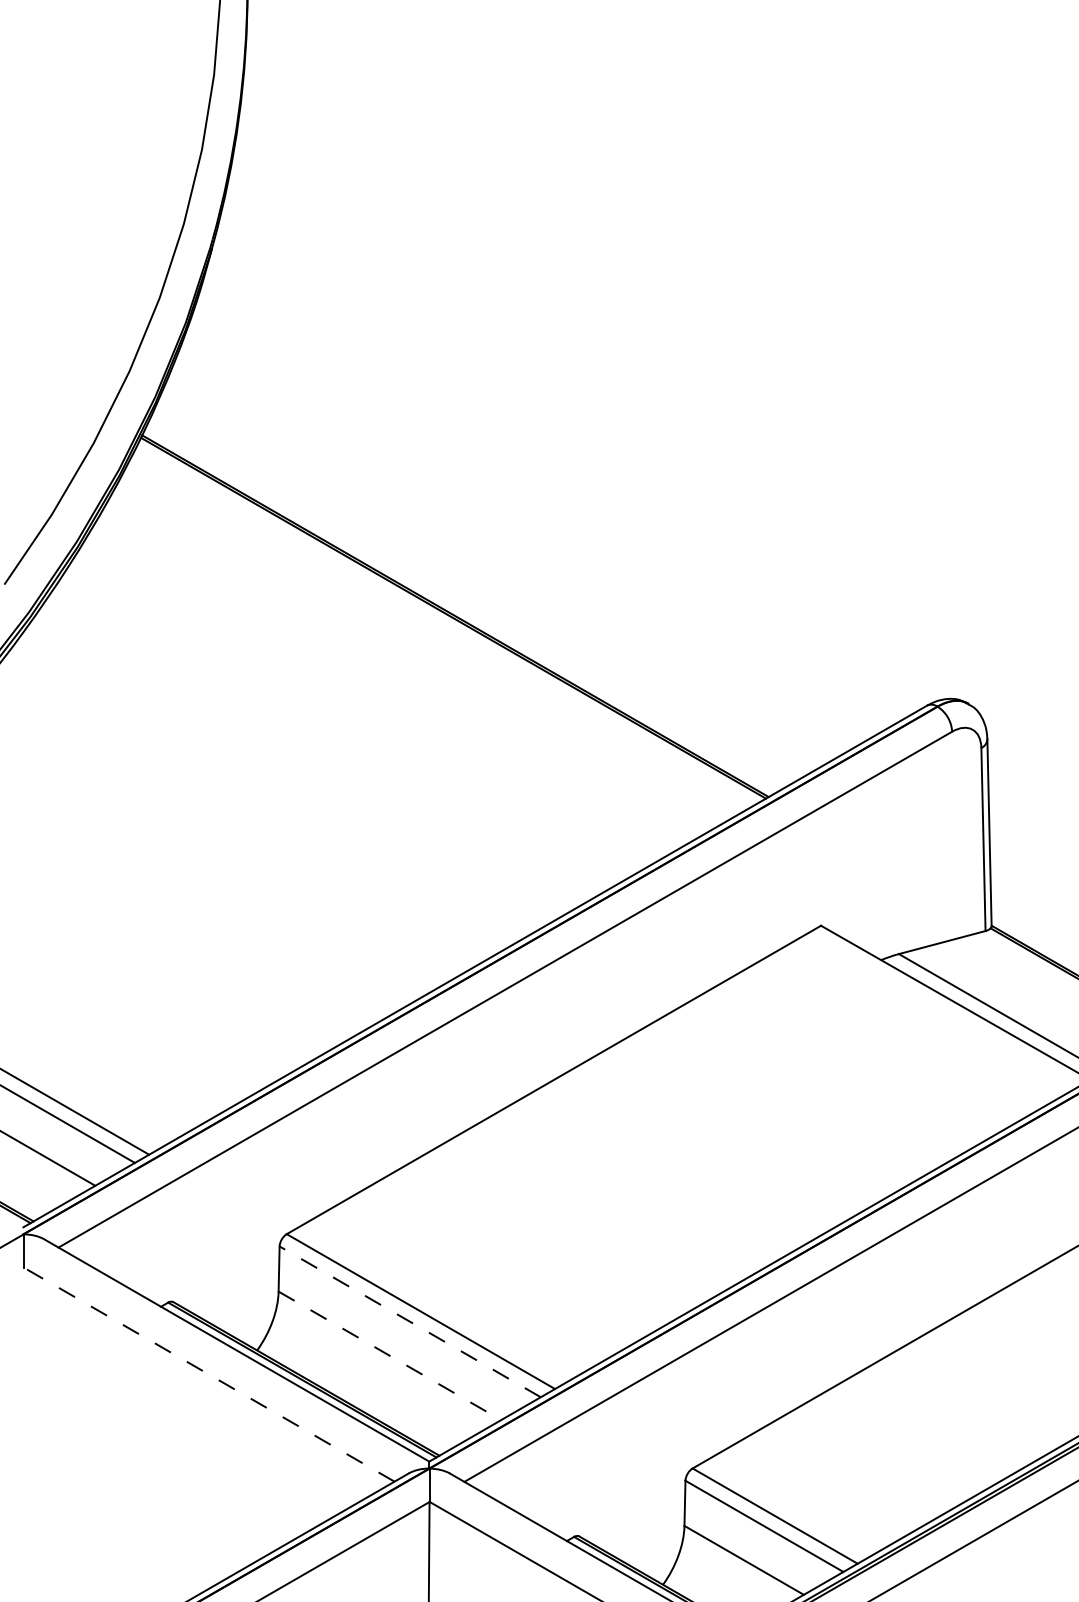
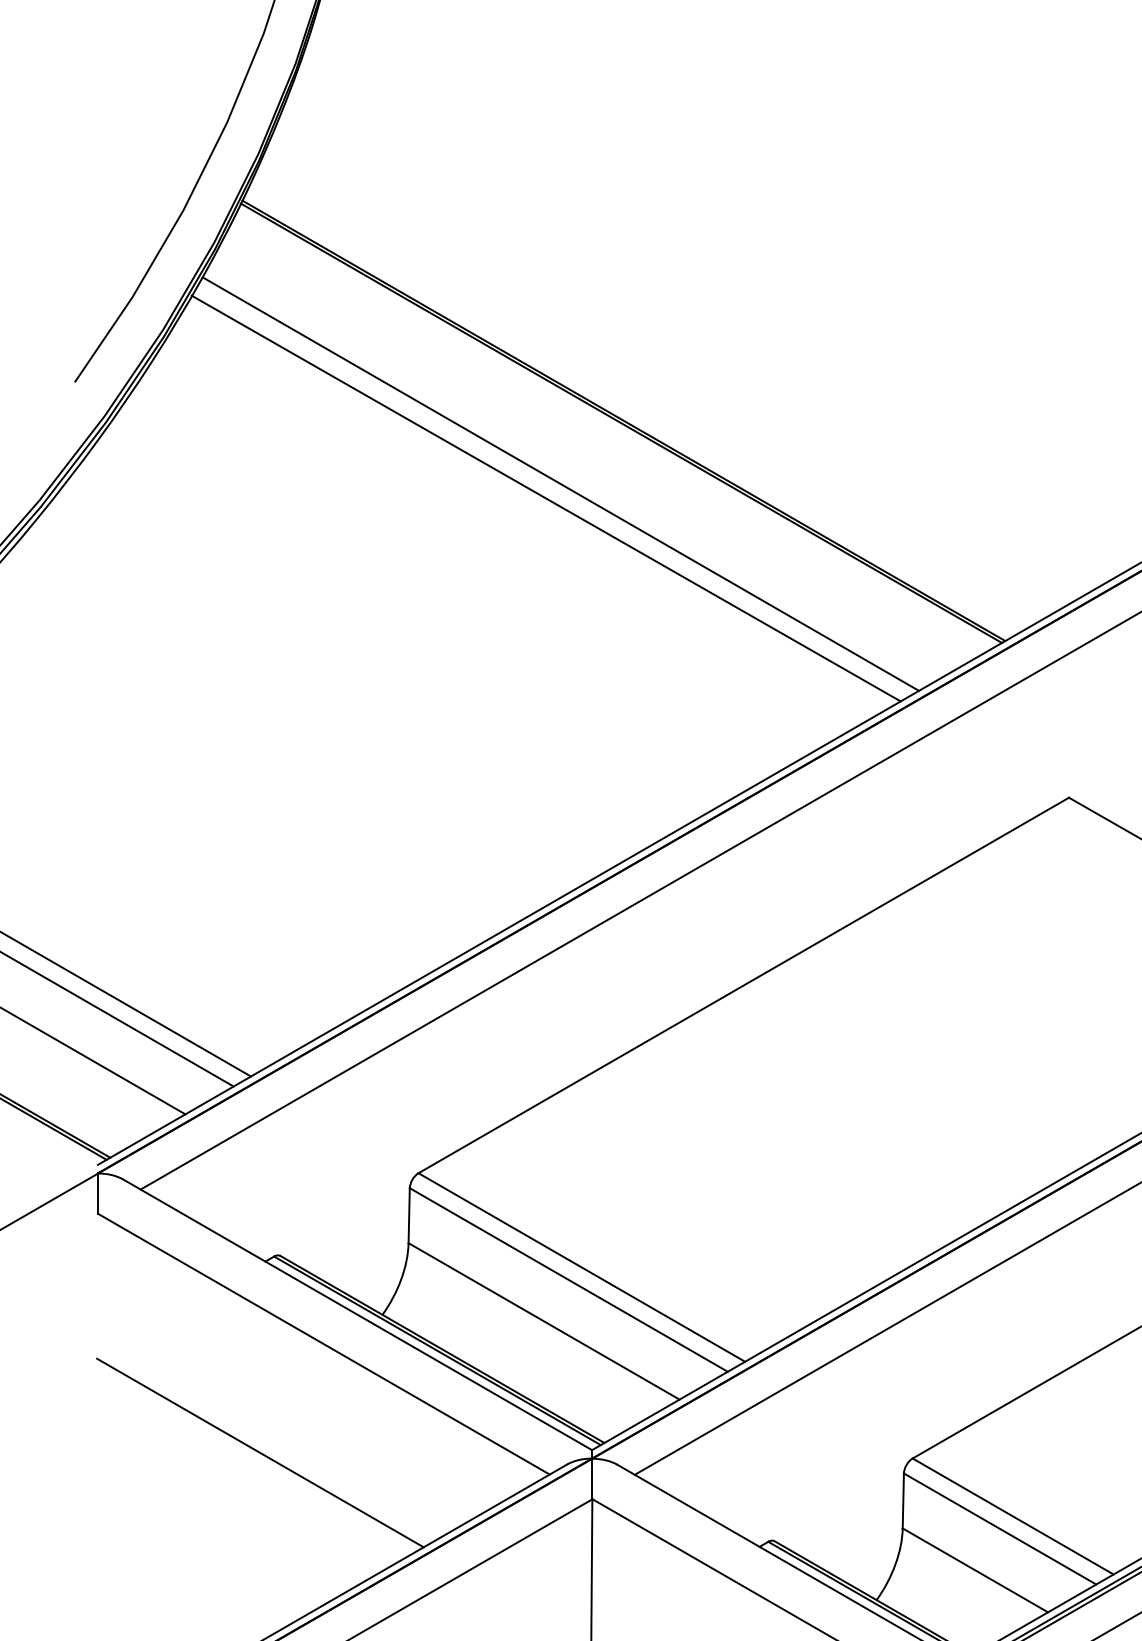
line: (403, 667) -> (560, 483), added
line: (391, 679) -> (546, 497), added
line: (410, 1321) -> (569, 1279), dashed -> solid
line: (389, 1355) -> (543, 1320), dashed -> solid
line: (208, 1374) -> (323, 1344), dashed -> solid
line: (156, 1463) -> (259, 1452), added

